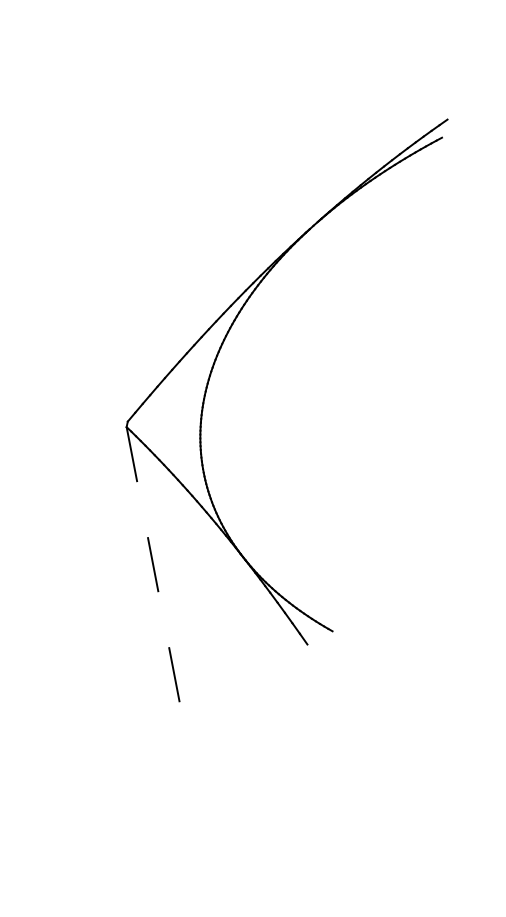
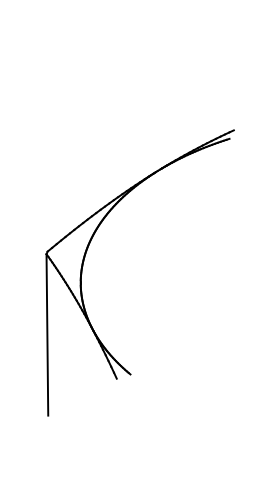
line: (156, 582) -> (47, 334), dashed -> solid

